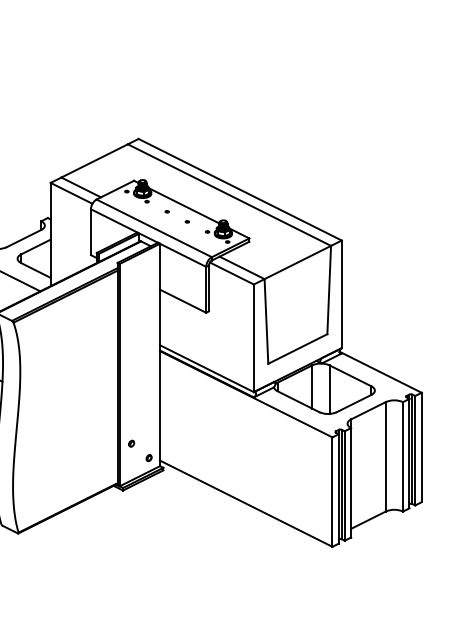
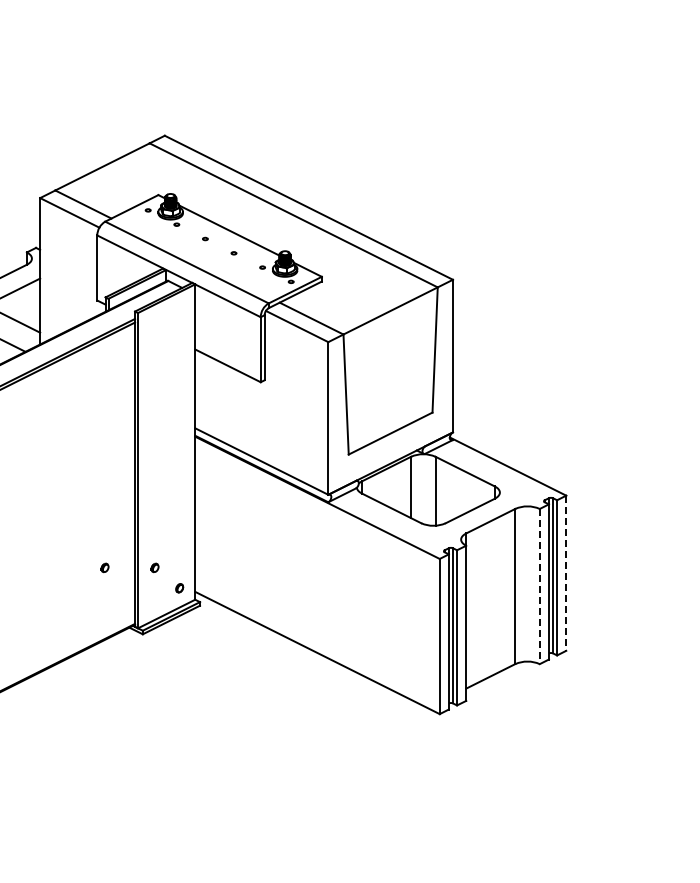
part: (96, 443) -> (104, 567), added
line: (421, 447) -> (566, 573), solid -> dashed
line: (402, 456) -> (539, 586), solid -> dashed

